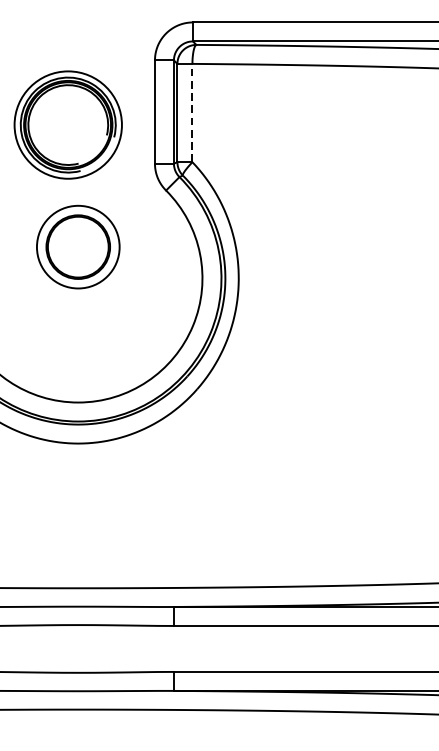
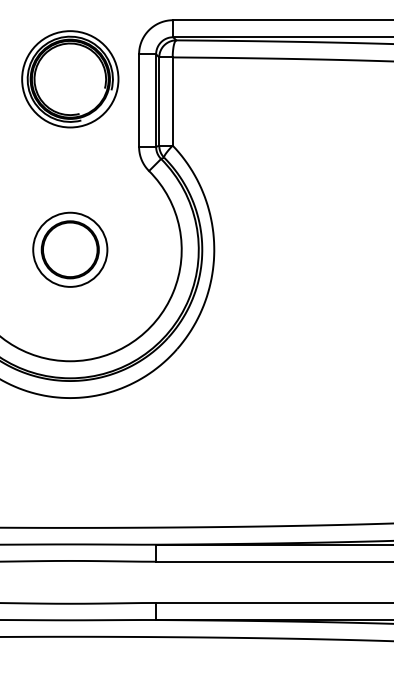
line: (192, 113) -> (172, 101), dashed -> solid
part: (68, 125) -> (70, 79), moved
part: (78, 246) -> (70, 249), moved

